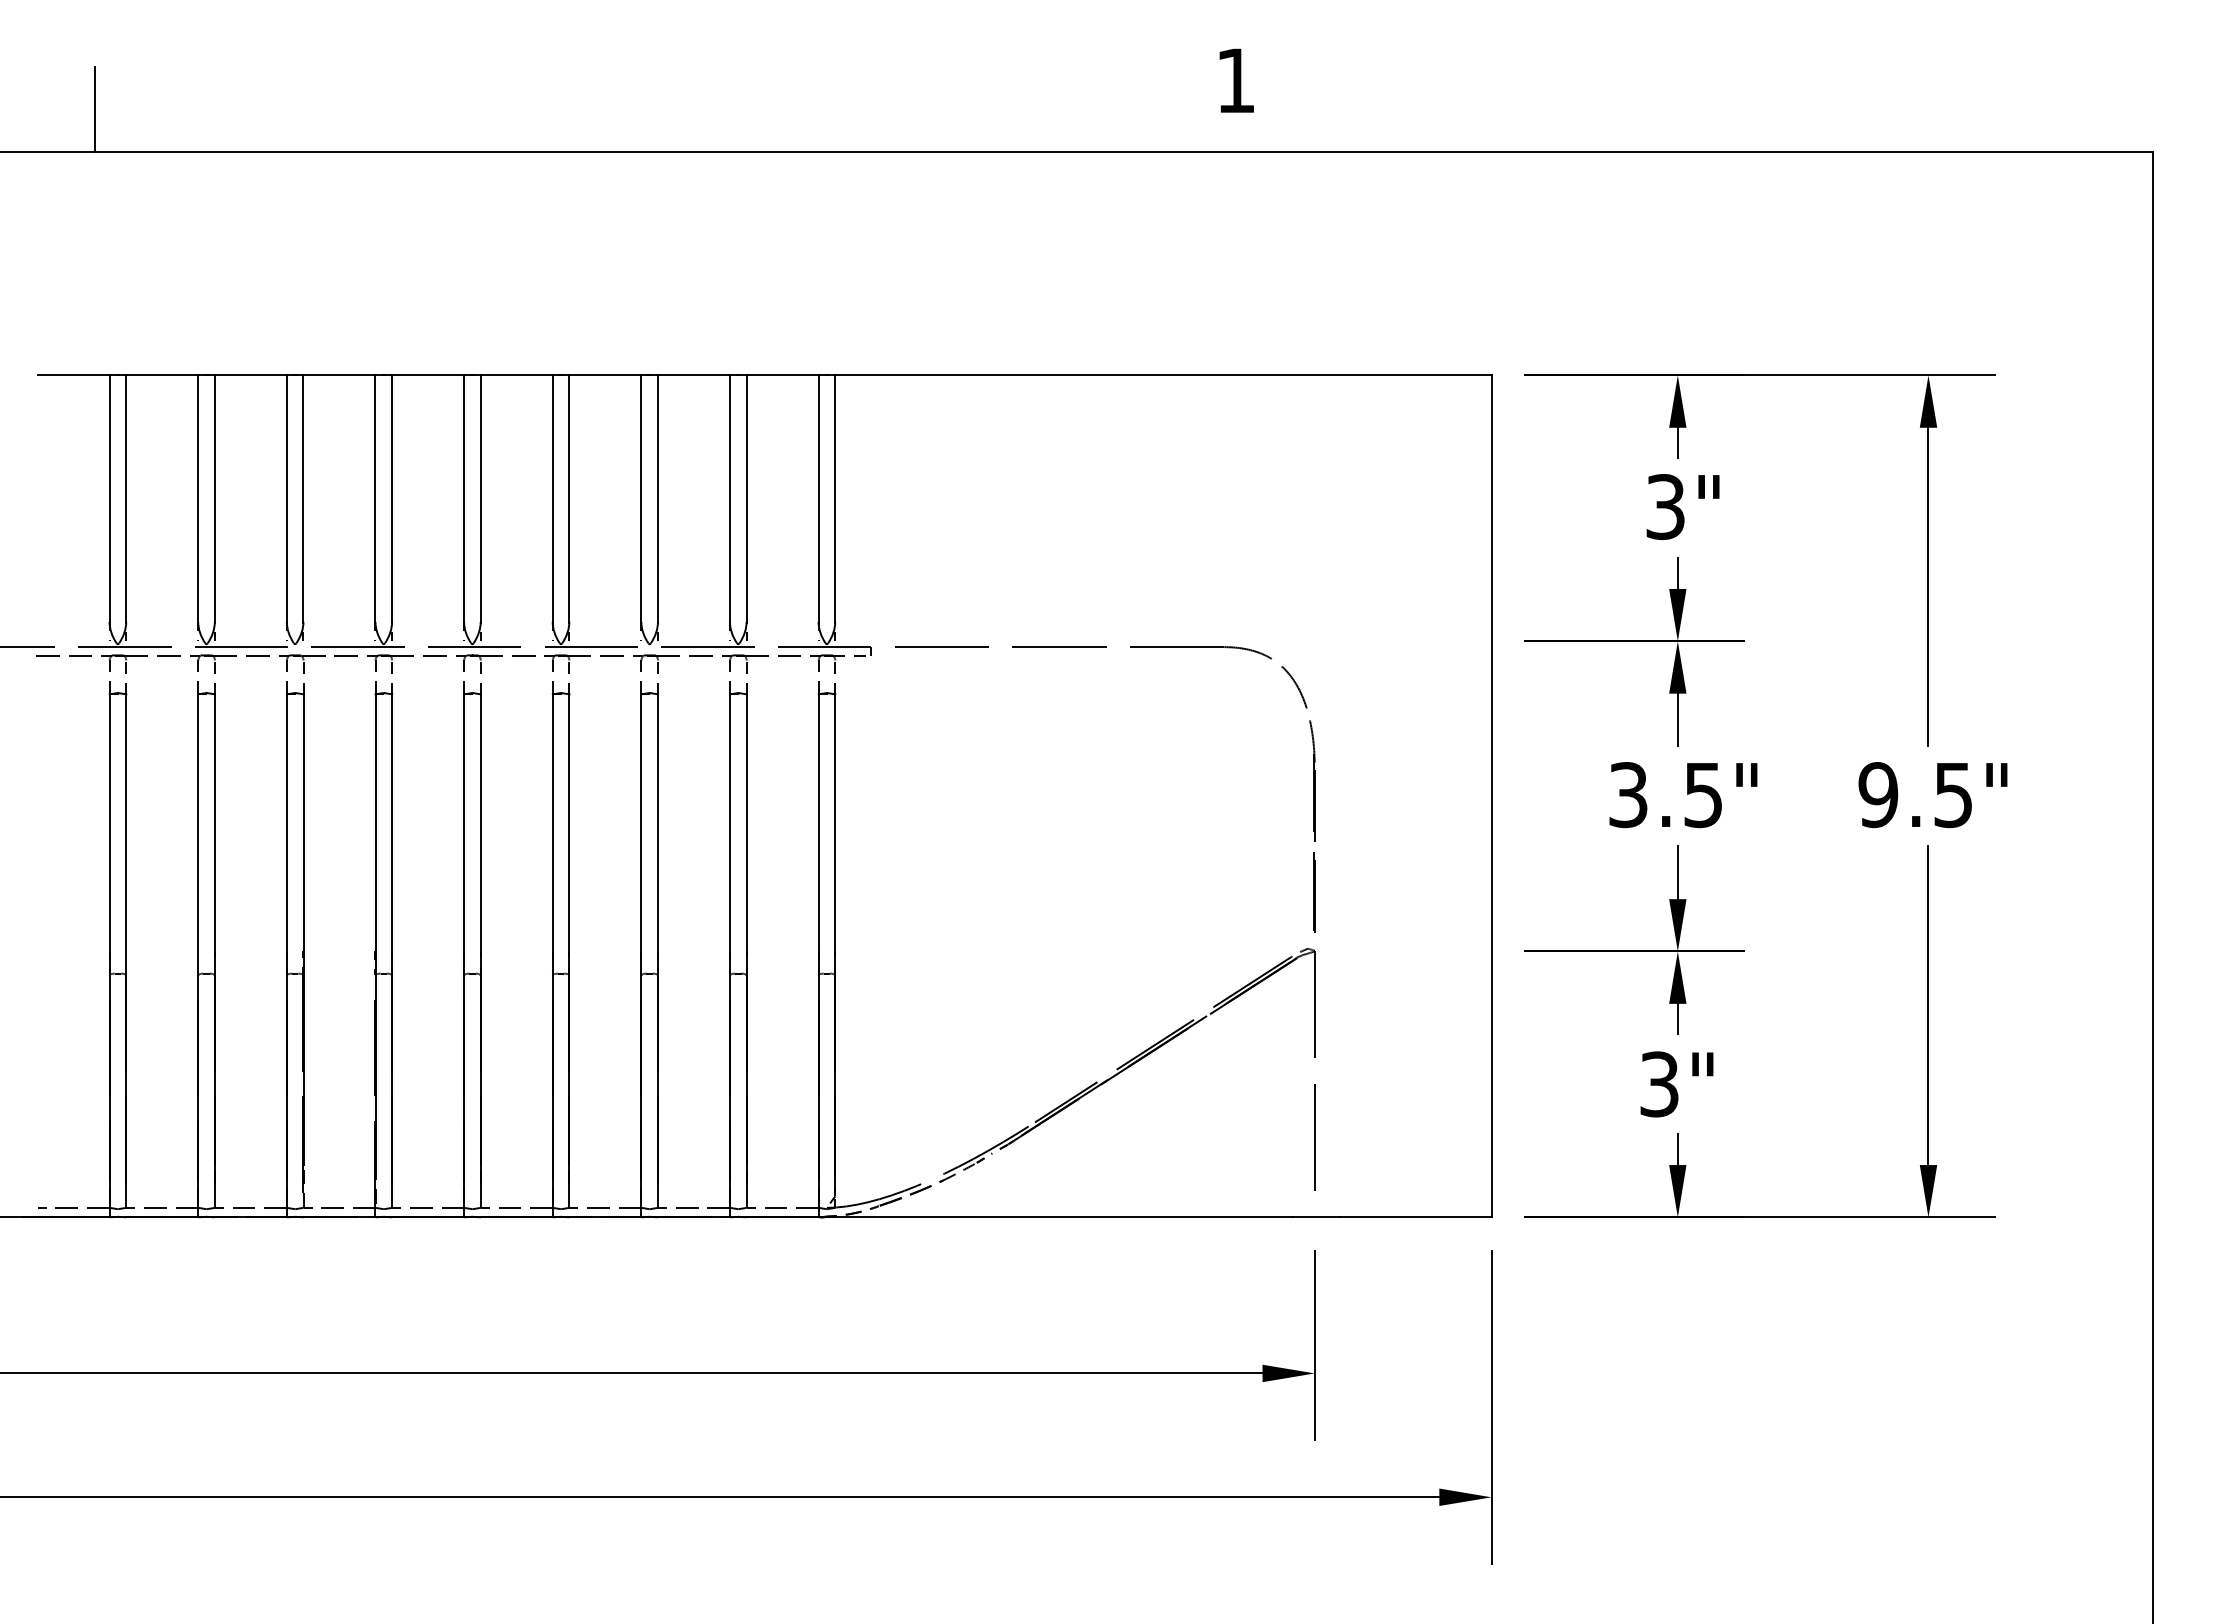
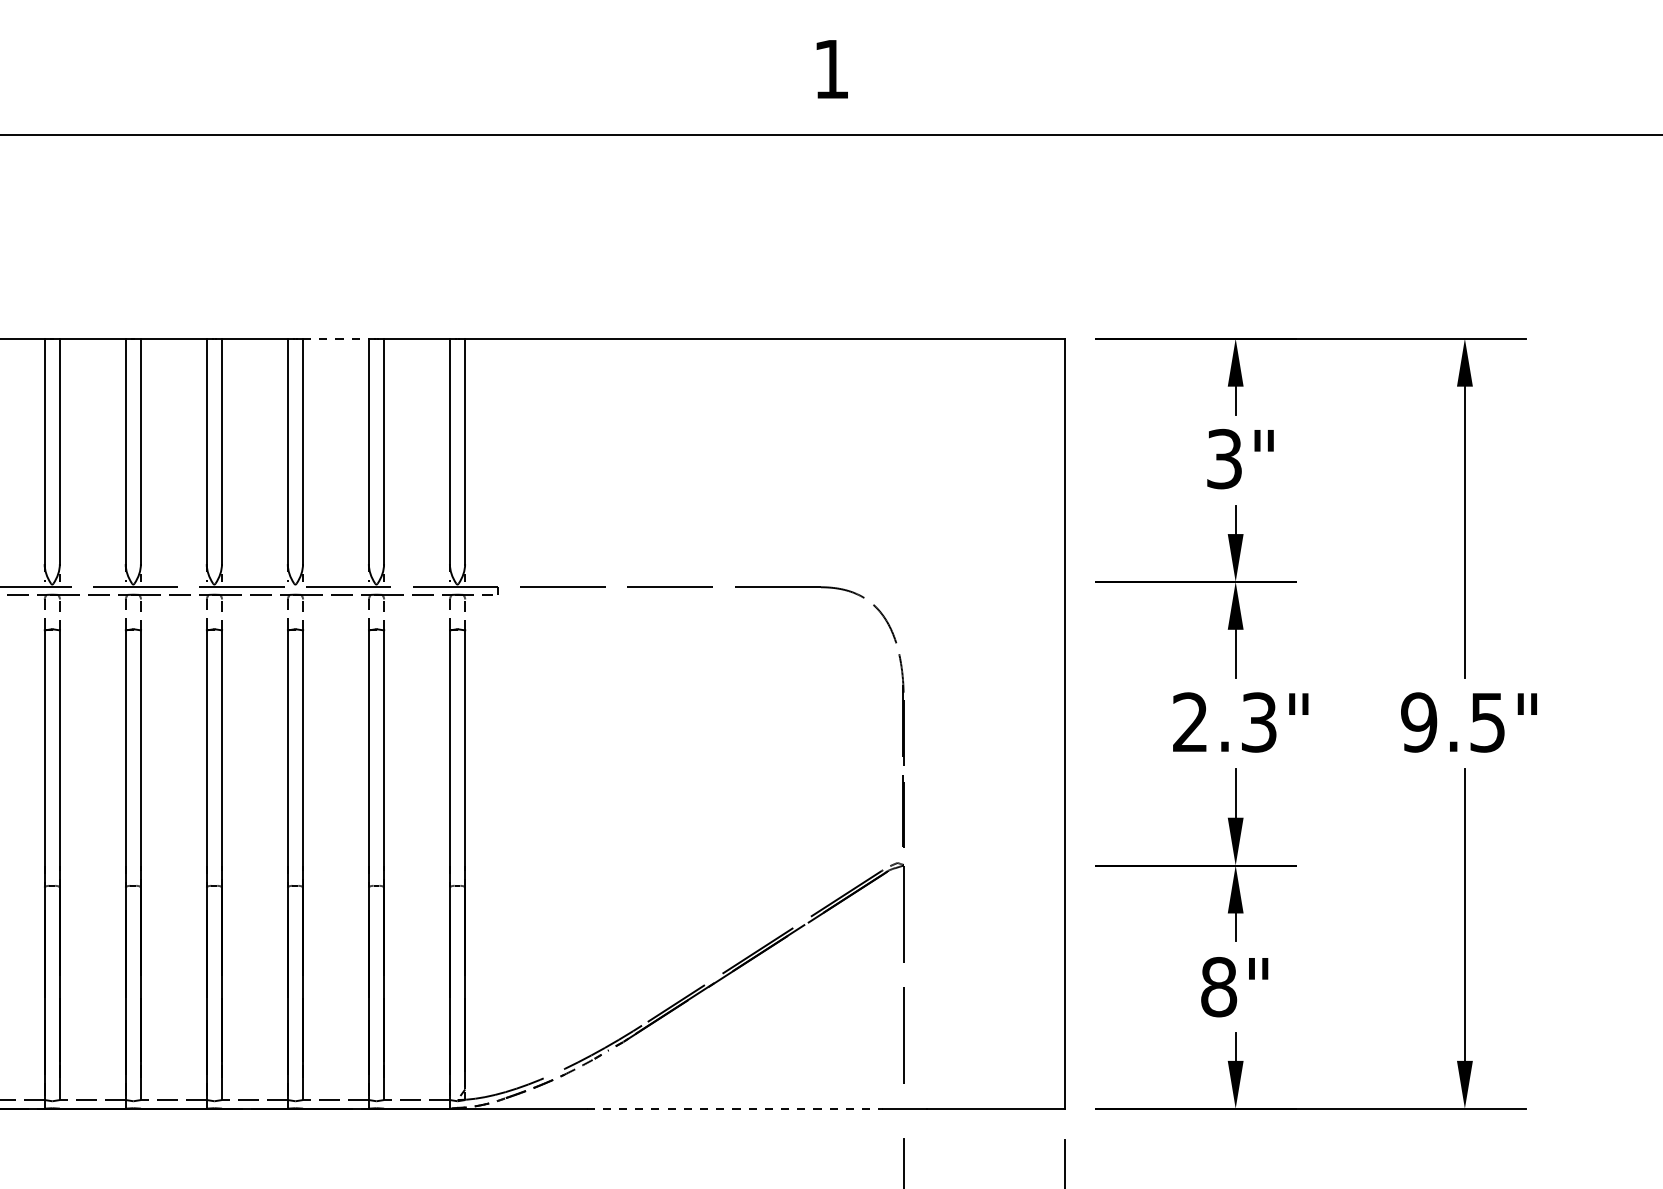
line: (694, 375) -> (336, 338), solid -> dashed
text: (1665, 795) -> (1224, 722), 3.5" -> 2.3"
text: (1659, 1084) -> (1218, 987), 3" -> 8"
line: (1130, 1217) -> (735, 1108), solid -> dashed

